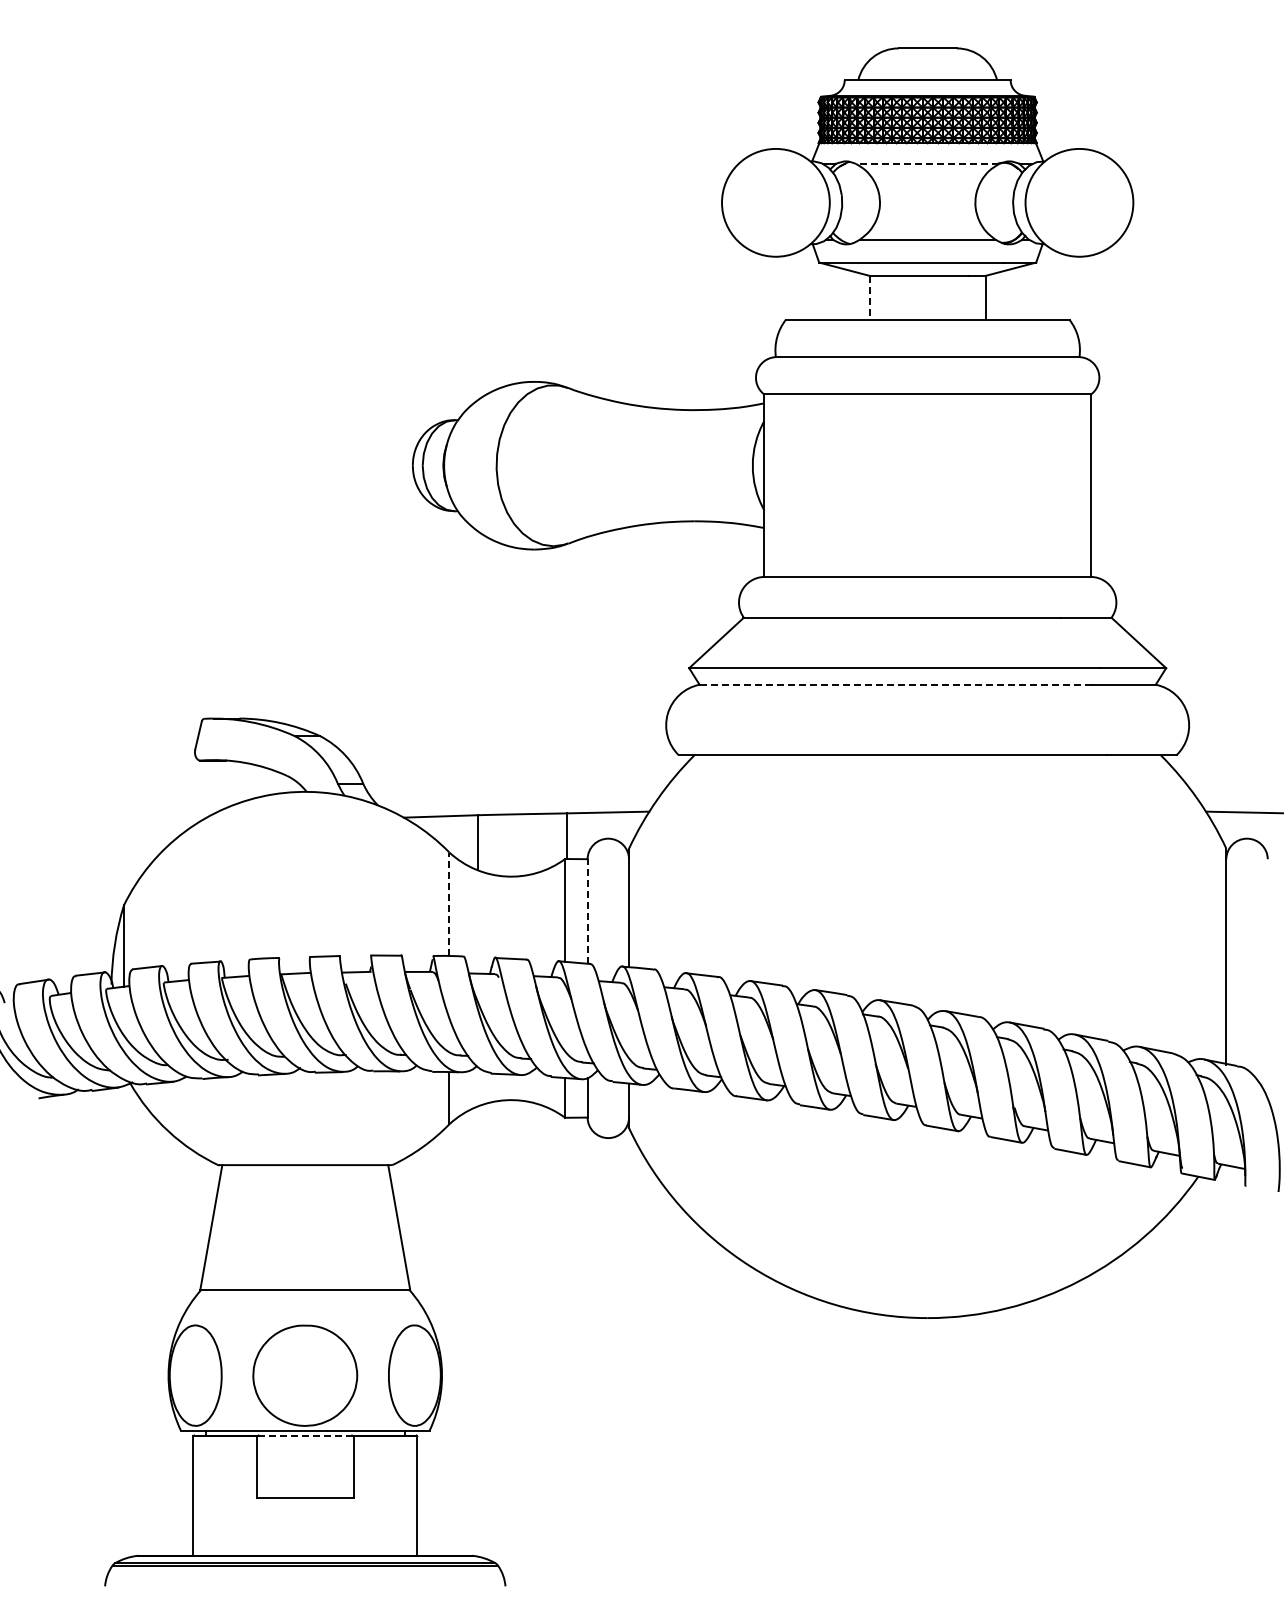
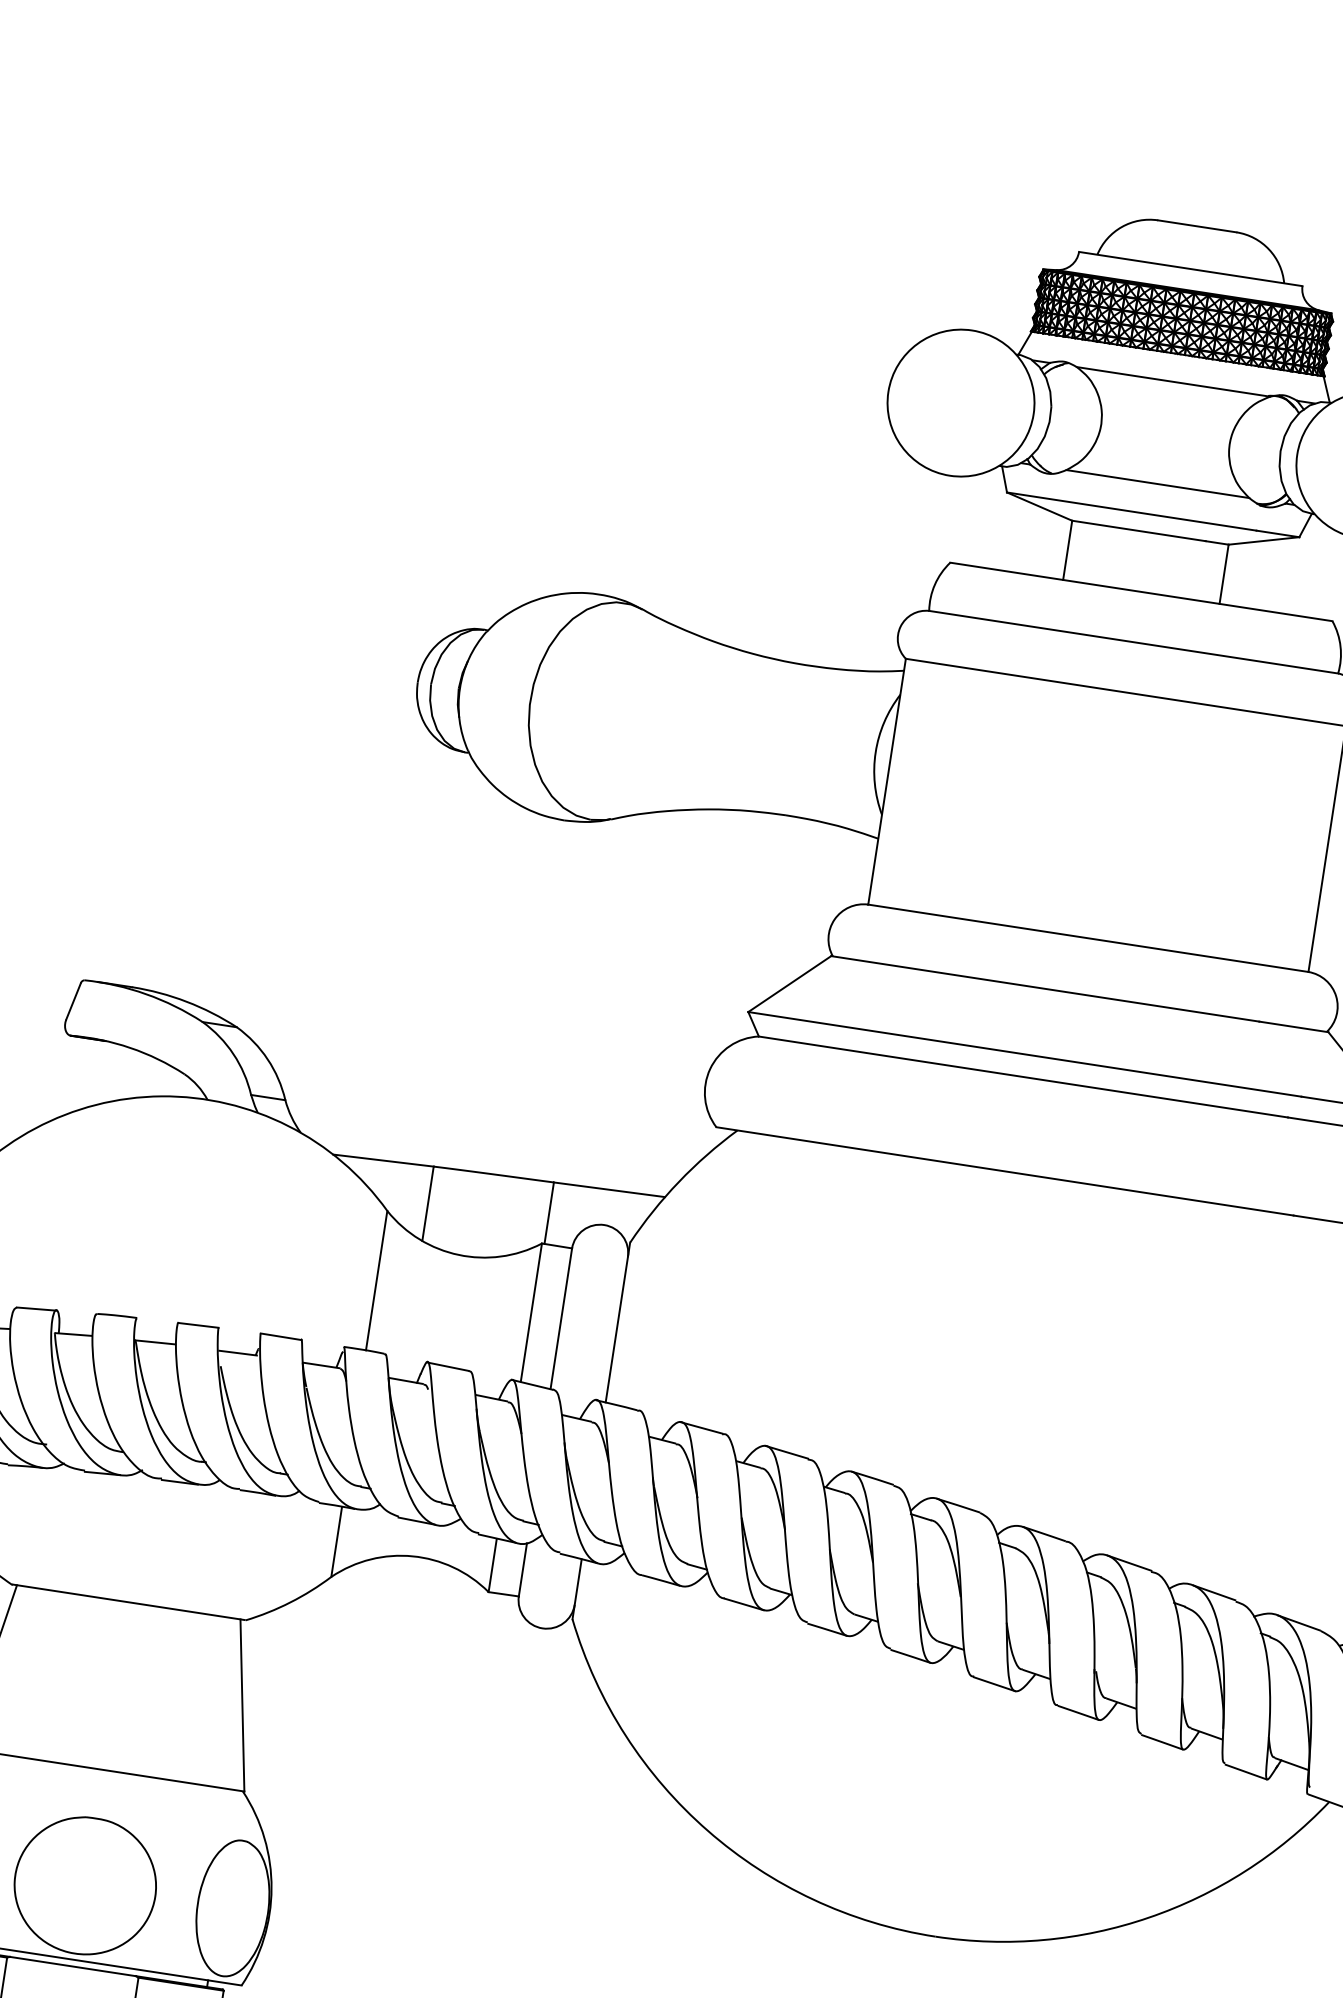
line: (927, 163) -> (1173, 381), dashed -> solid
line: (869, 297) -> (1067, 549), dashed -> solid
line: (896, 684) -> (1024, 1076), dashed -> solid
line: (449, 904) -> (376, 1280), dashed -> solid
line: (587, 910) -> (561, 1317), dashed -> solid
line: (305, 1435) -> (73, 1966), dashed -> solid

